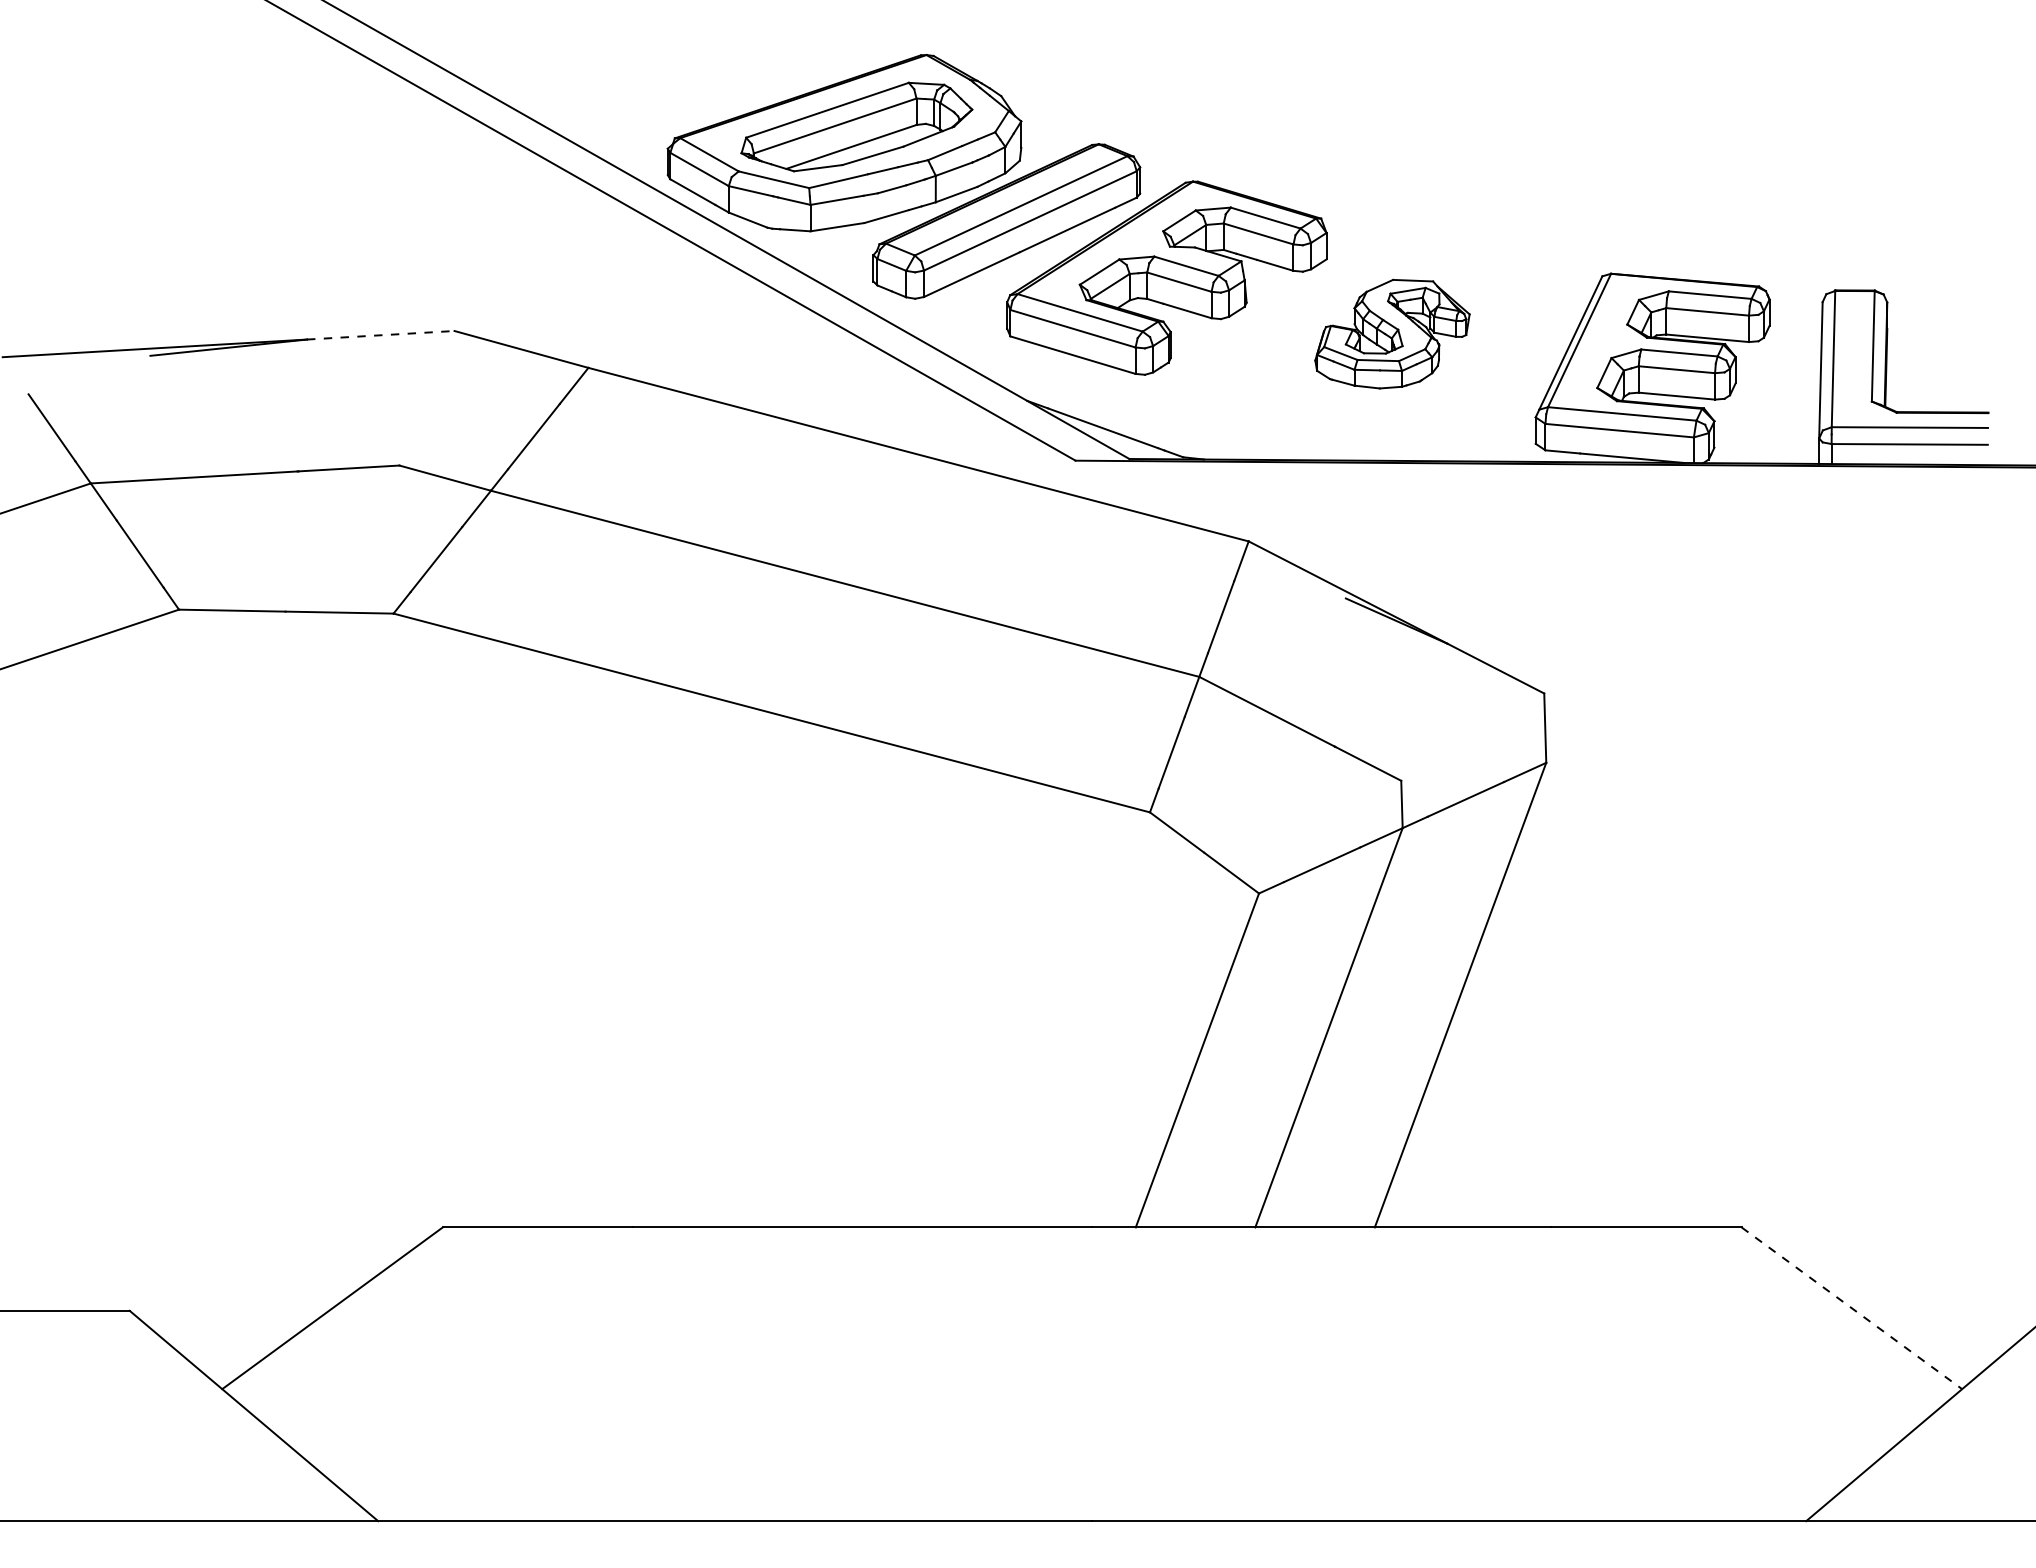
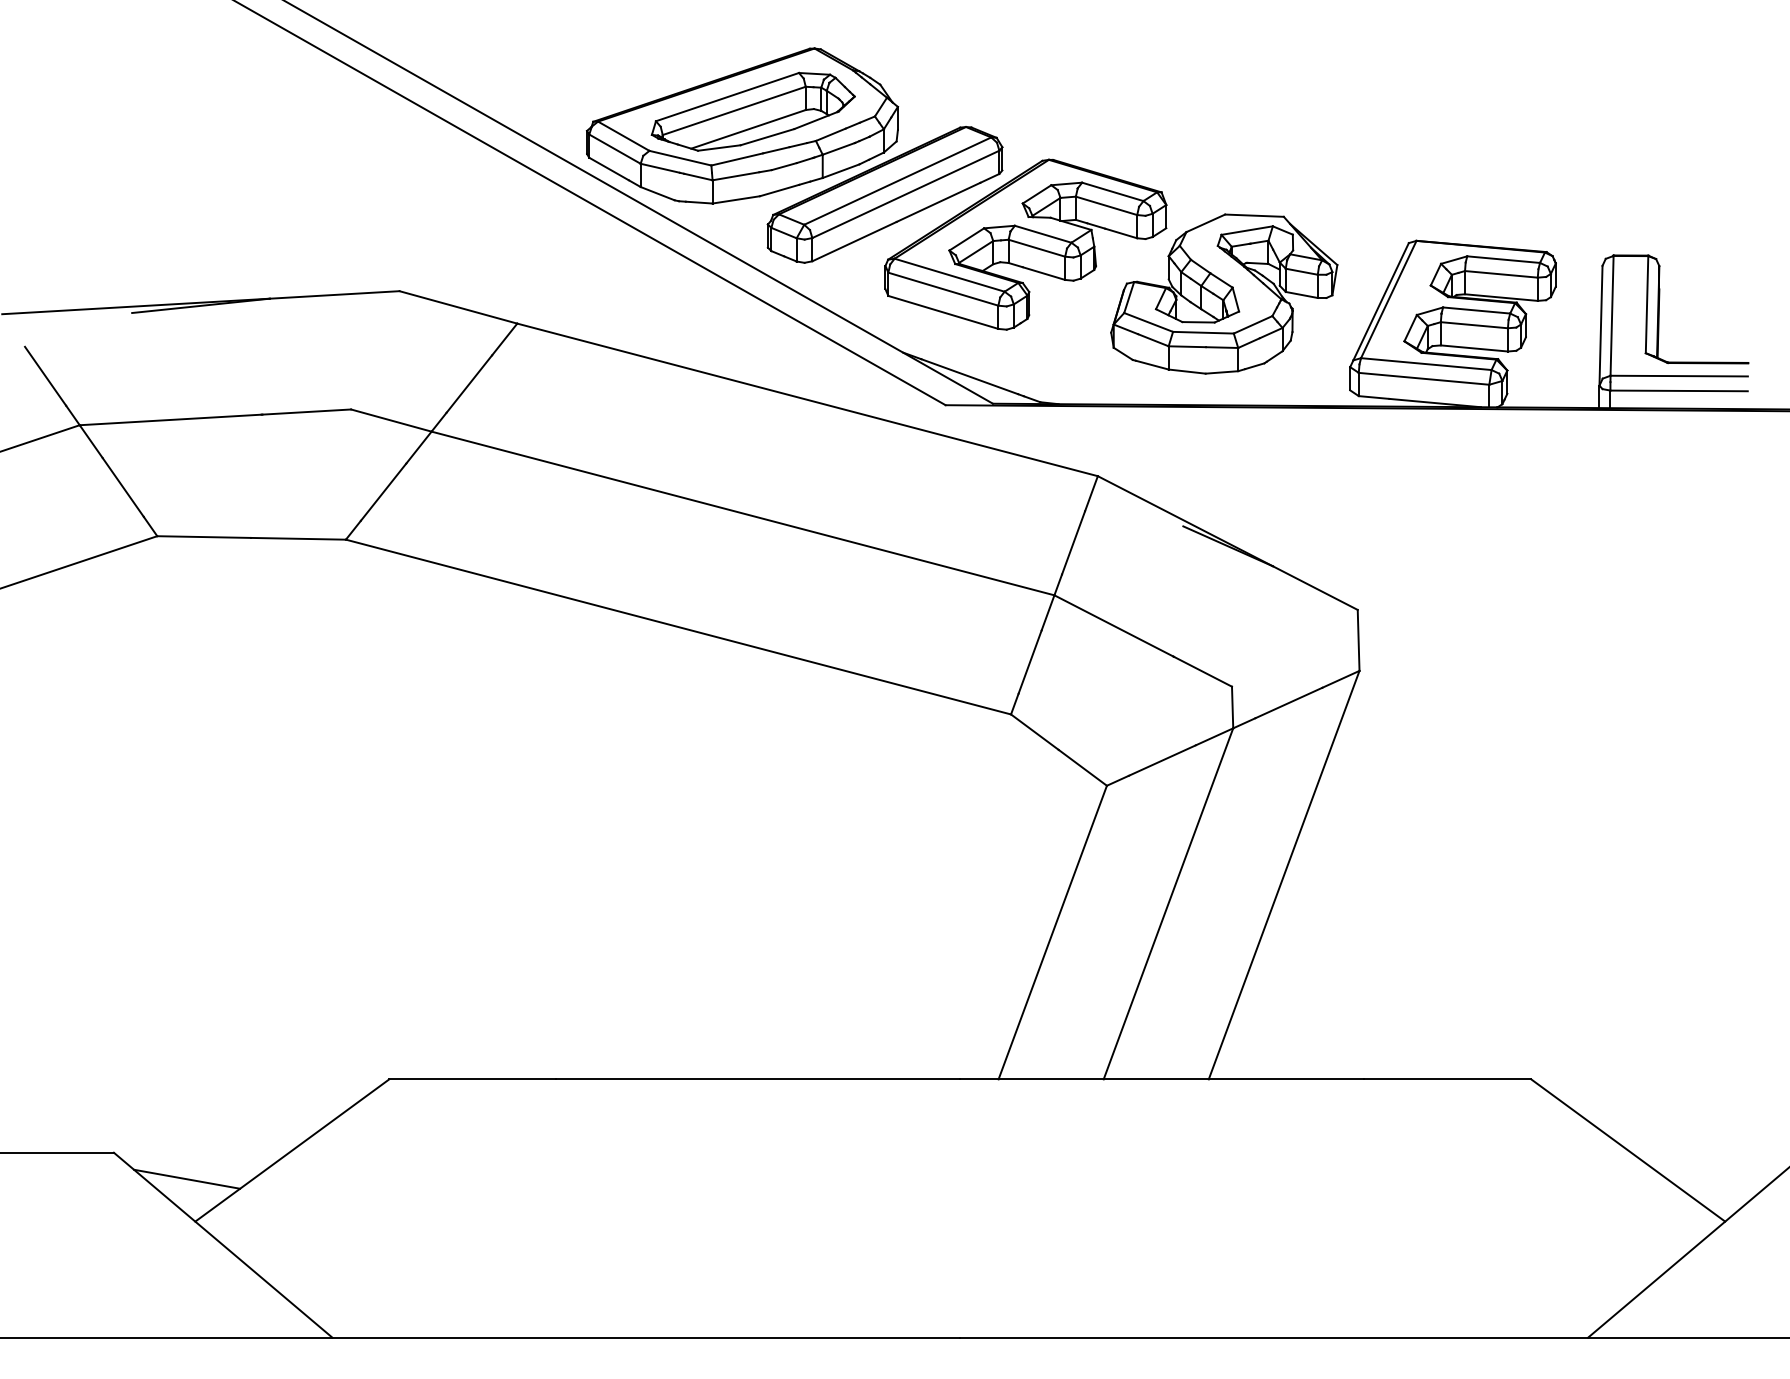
part: (1392, 333) -> (1224, 293), size x1.67
line: (380, 335) -> (334, 295), dashed -> solid
line: (1851, 1308) -> (1627, 1150), dashed -> solid
line: (212, 1340) -> (186, 1178), added

